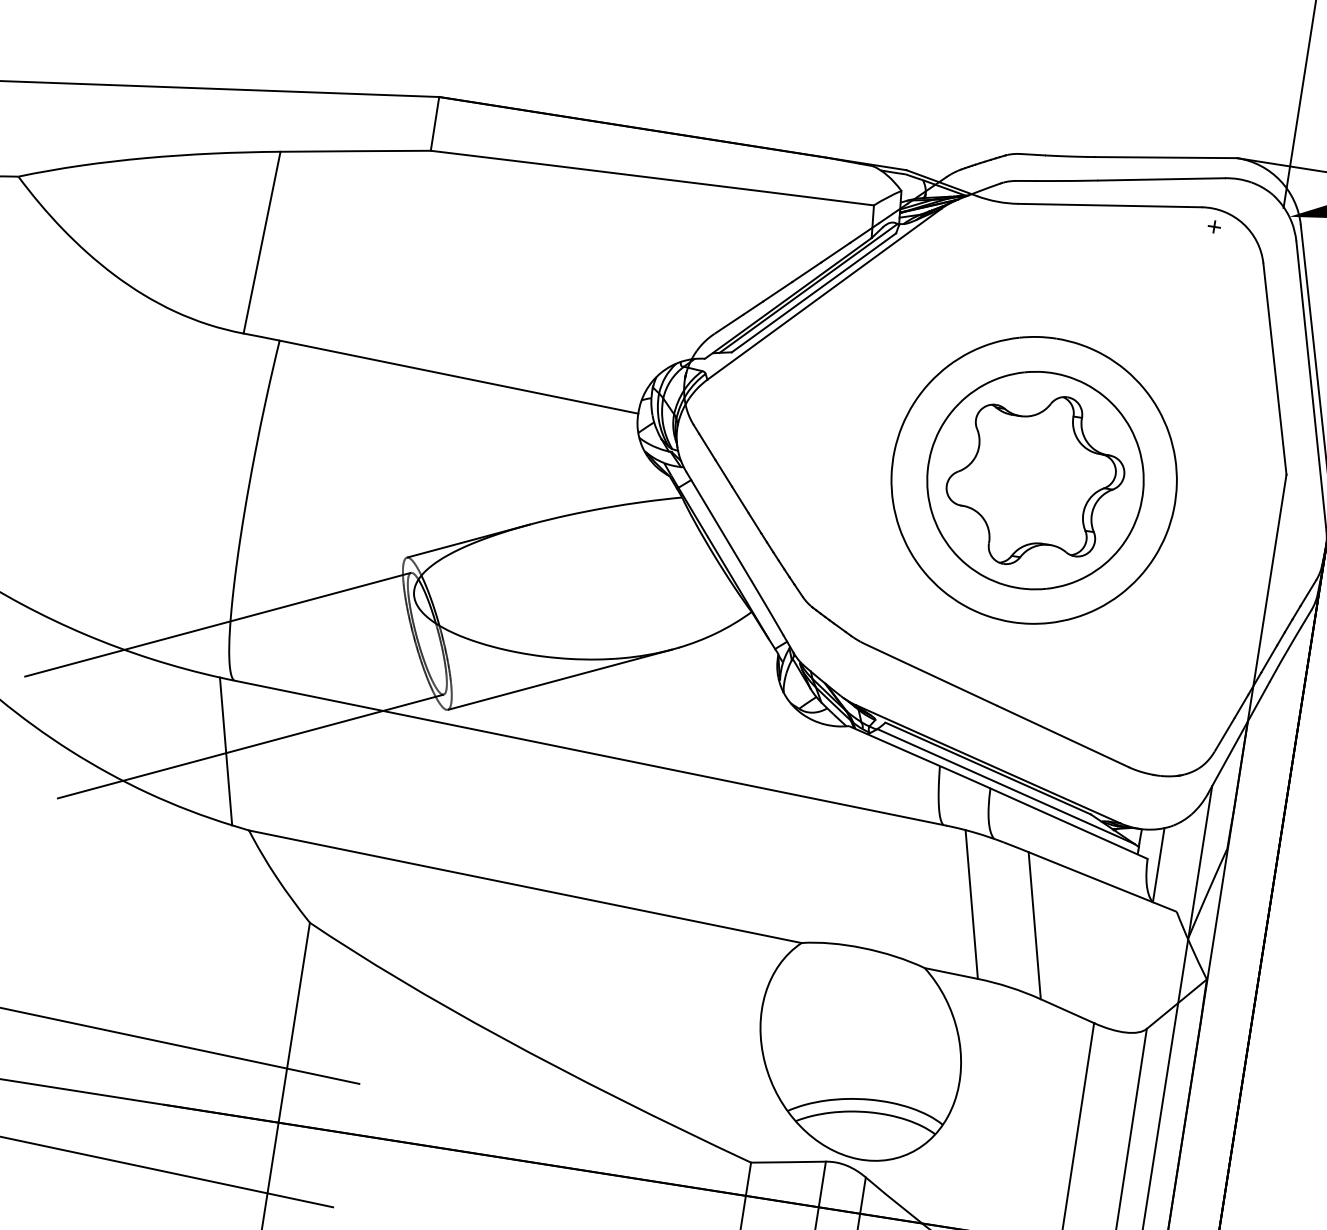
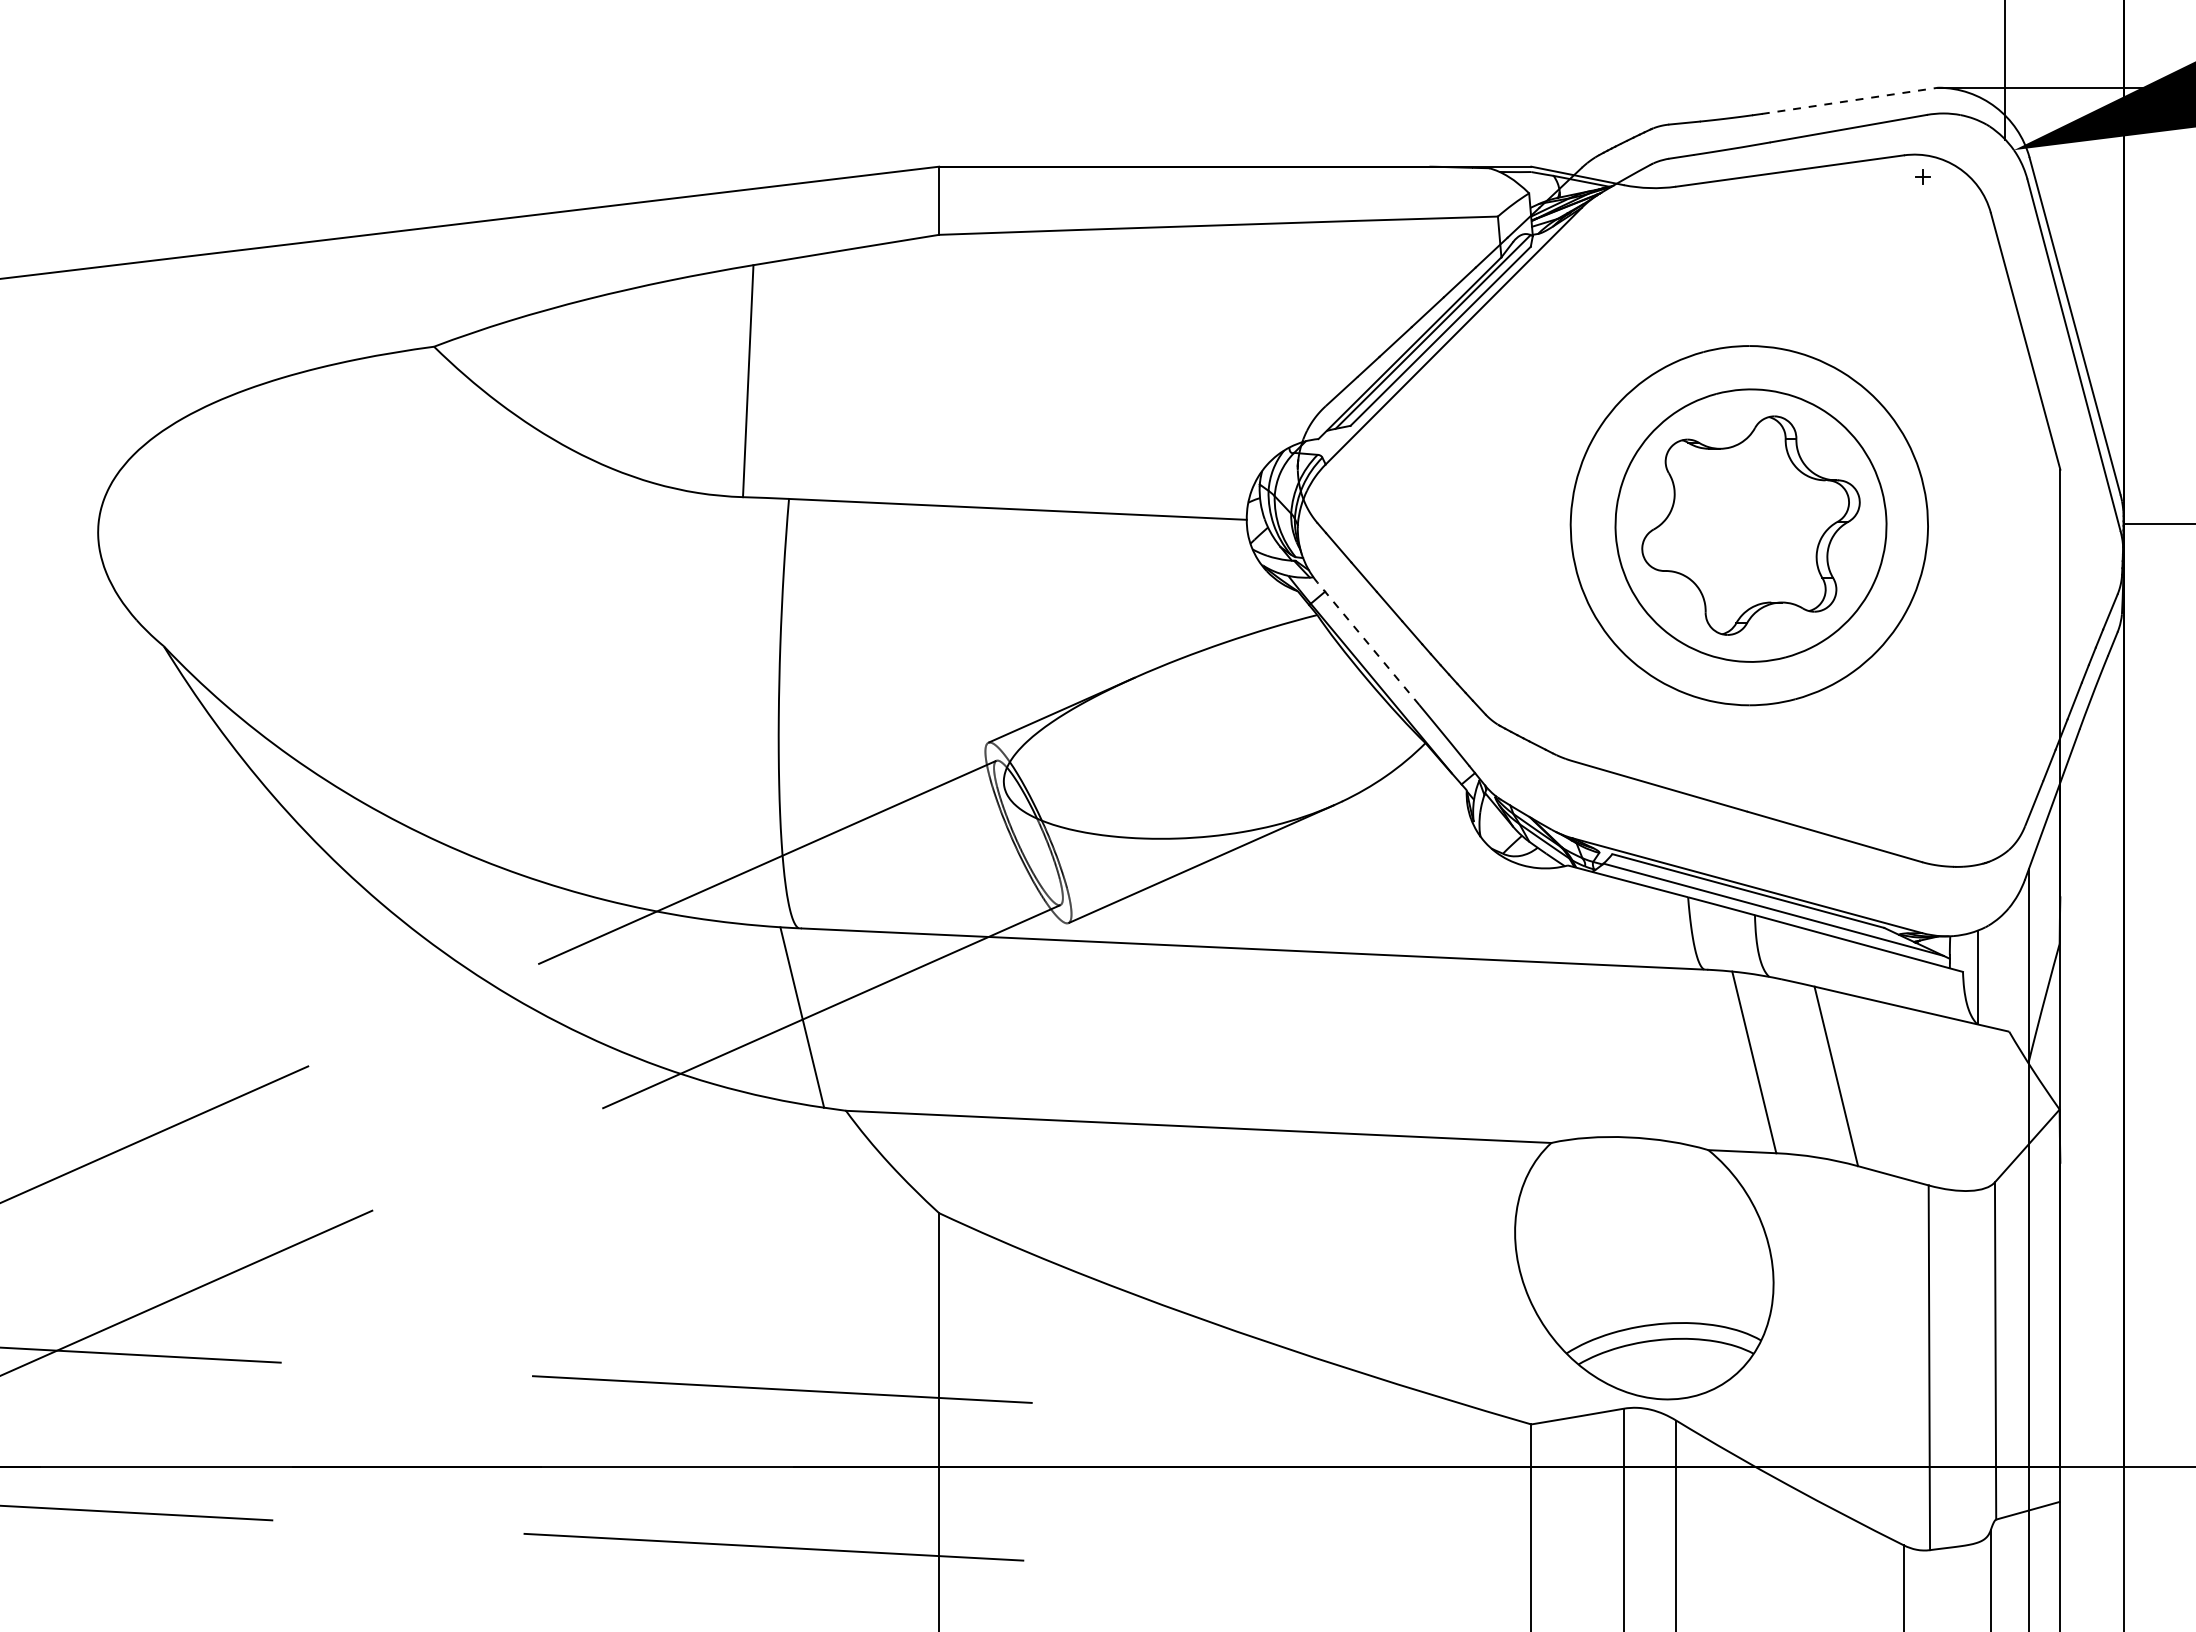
line: (1166, 157) -> (1850, 100), solid -> dashed
line: (719, 526) -> (1368, 643), solid -> dashed

